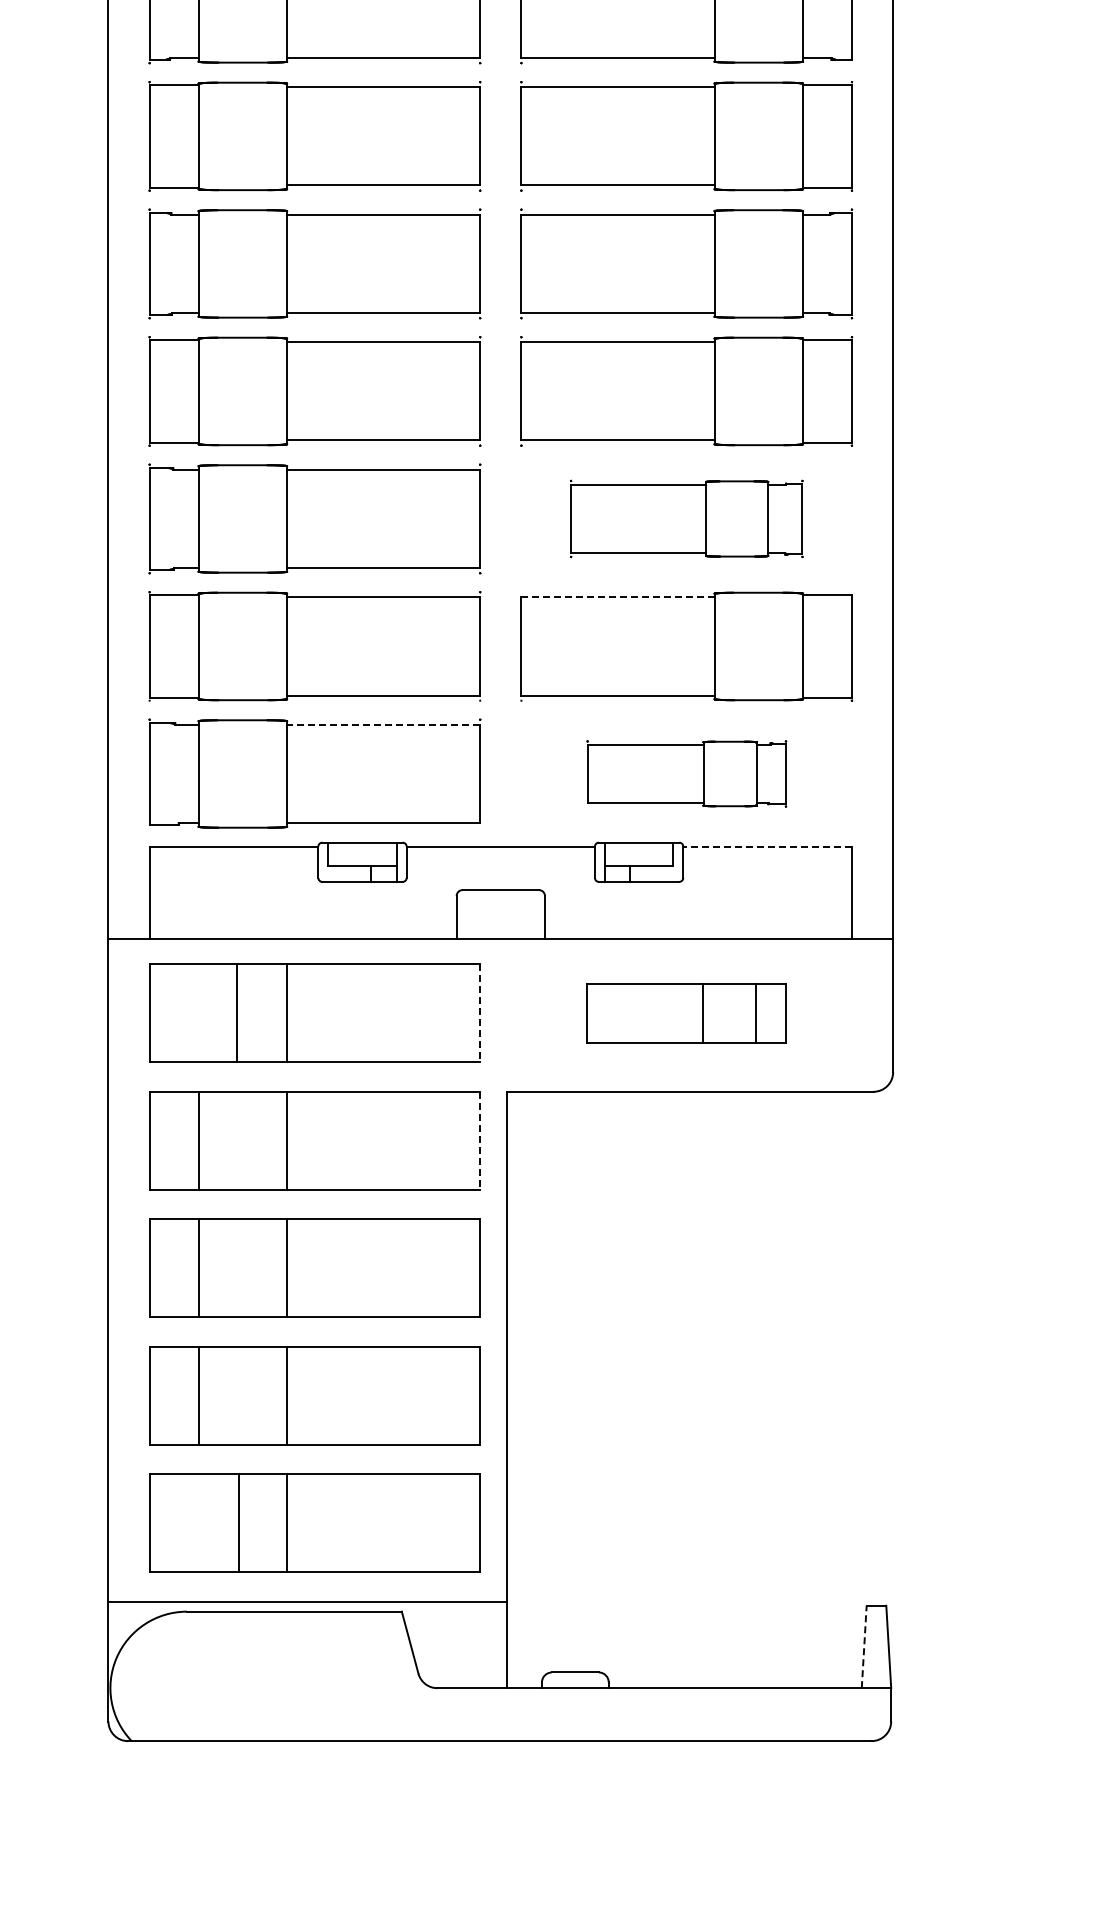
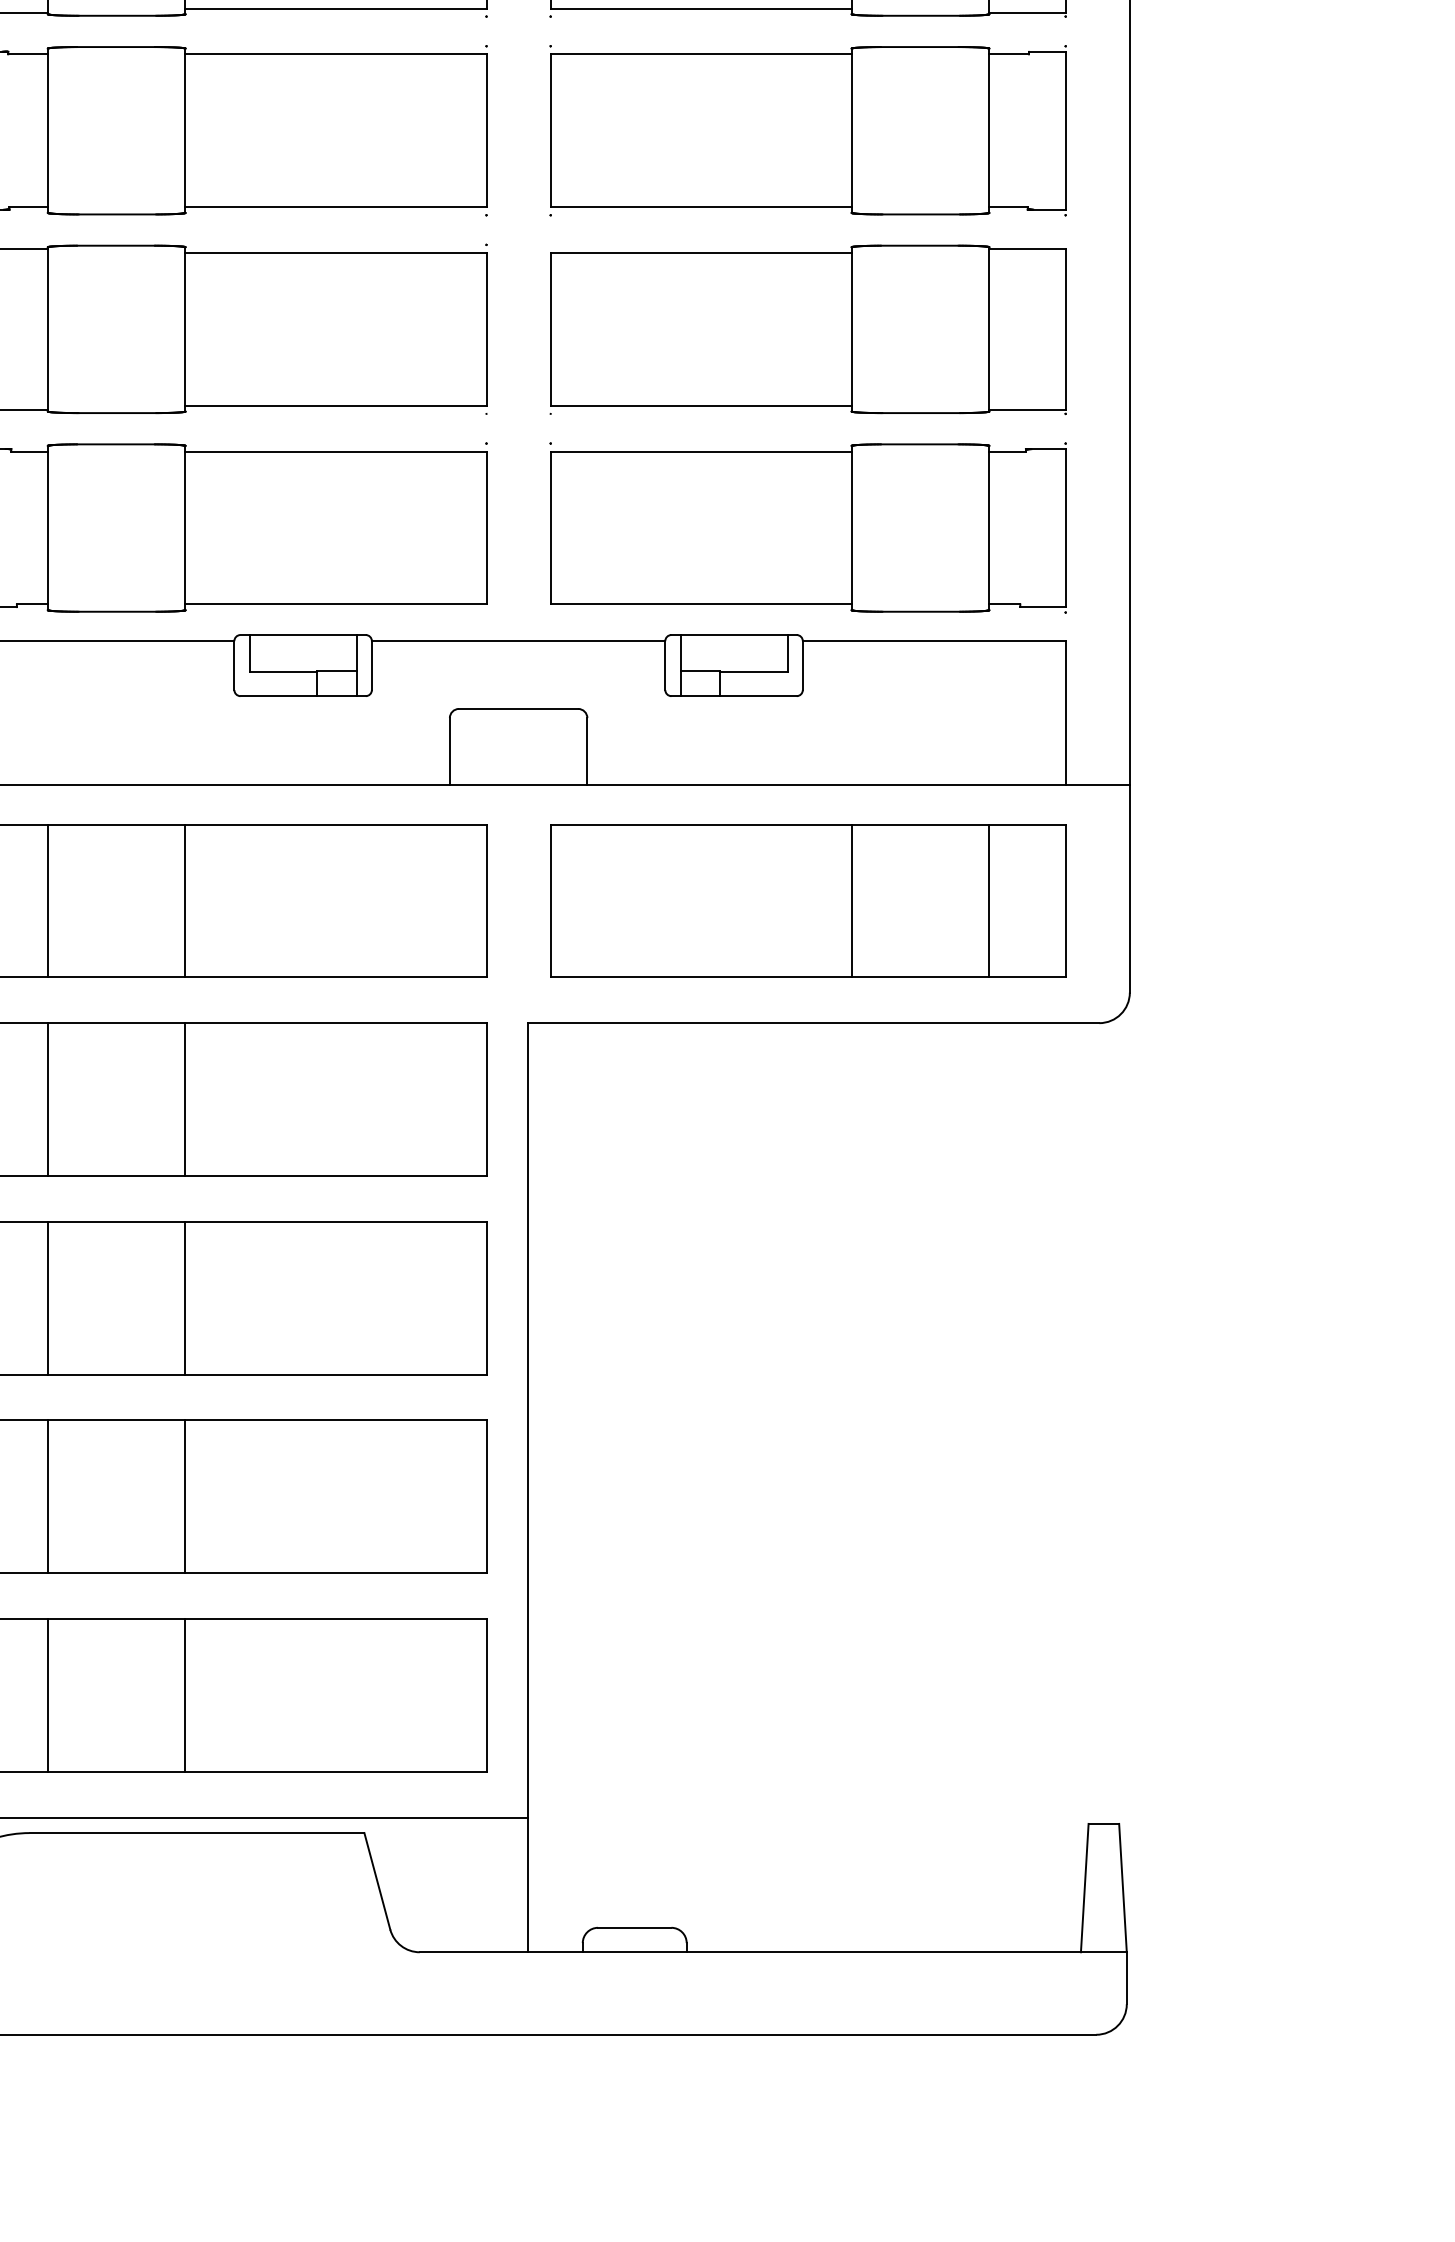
part: (686, 518) -> (807, 130), size x1.43
line: (618, 597) -> (701, 253), dashed -> solid
line: (383, 724) -> (335, 450), dashed -> solid
part: (686, 773) -> (807, 527), size x1.67
line: (767, 846) -> (934, 641), dashed -> solid
part: (686, 1012) -> (807, 899), size x1.67
line: (236, 1013) -> (47, 901), moved
line: (480, 1013) -> (486, 901), dashed -> solid
line: (480, 1141) -> (486, 1100), dashed -> solid
line: (238, 1523) -> (47, 1695), moved
line: (864, 1646) -> (1085, 1887), dashed -> solid

